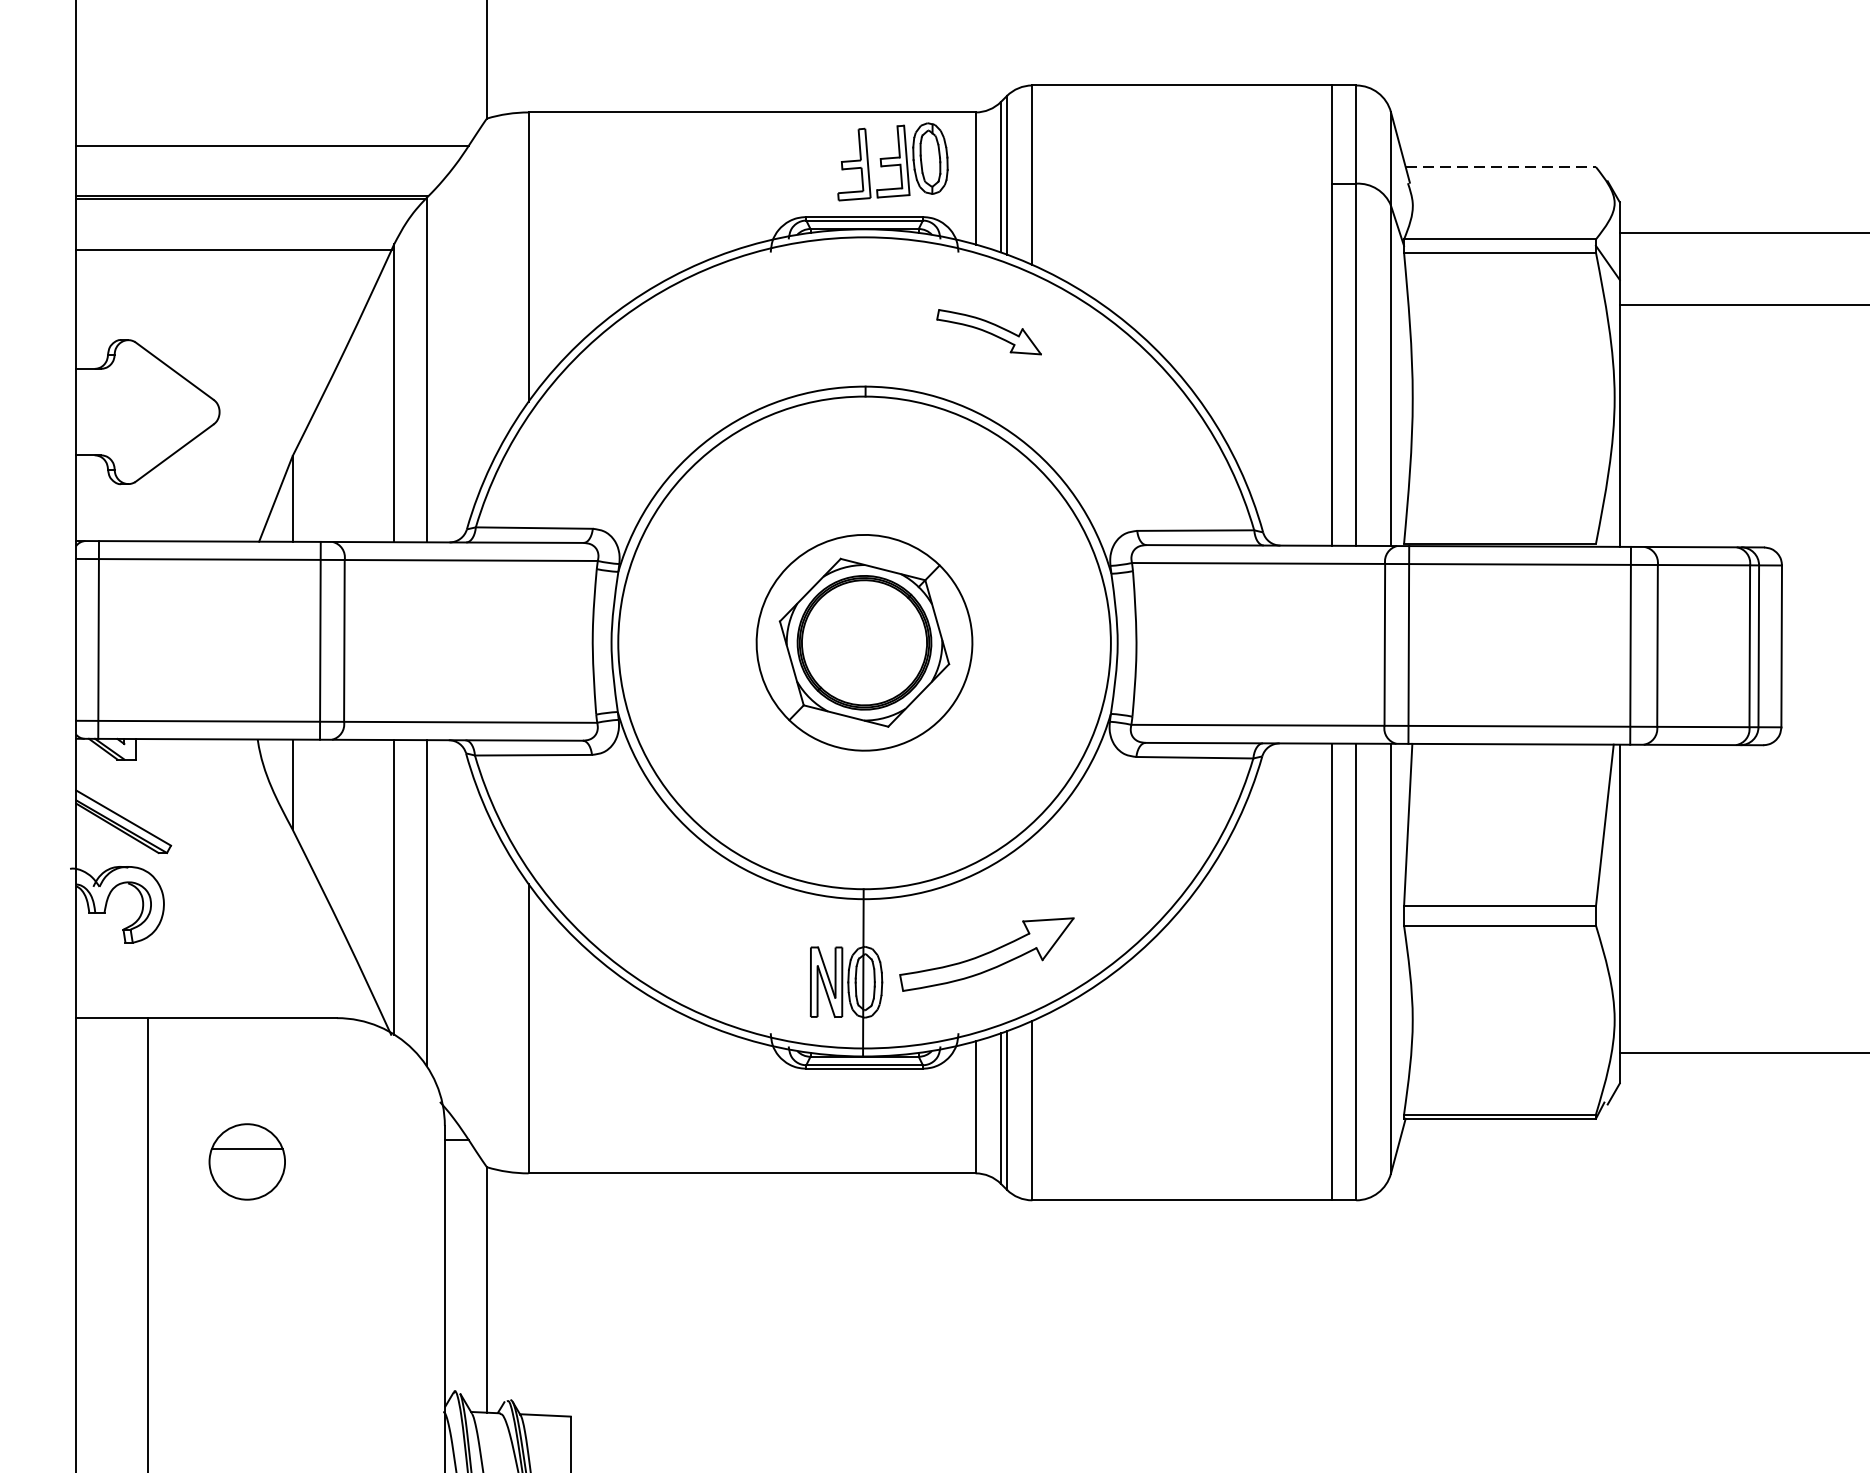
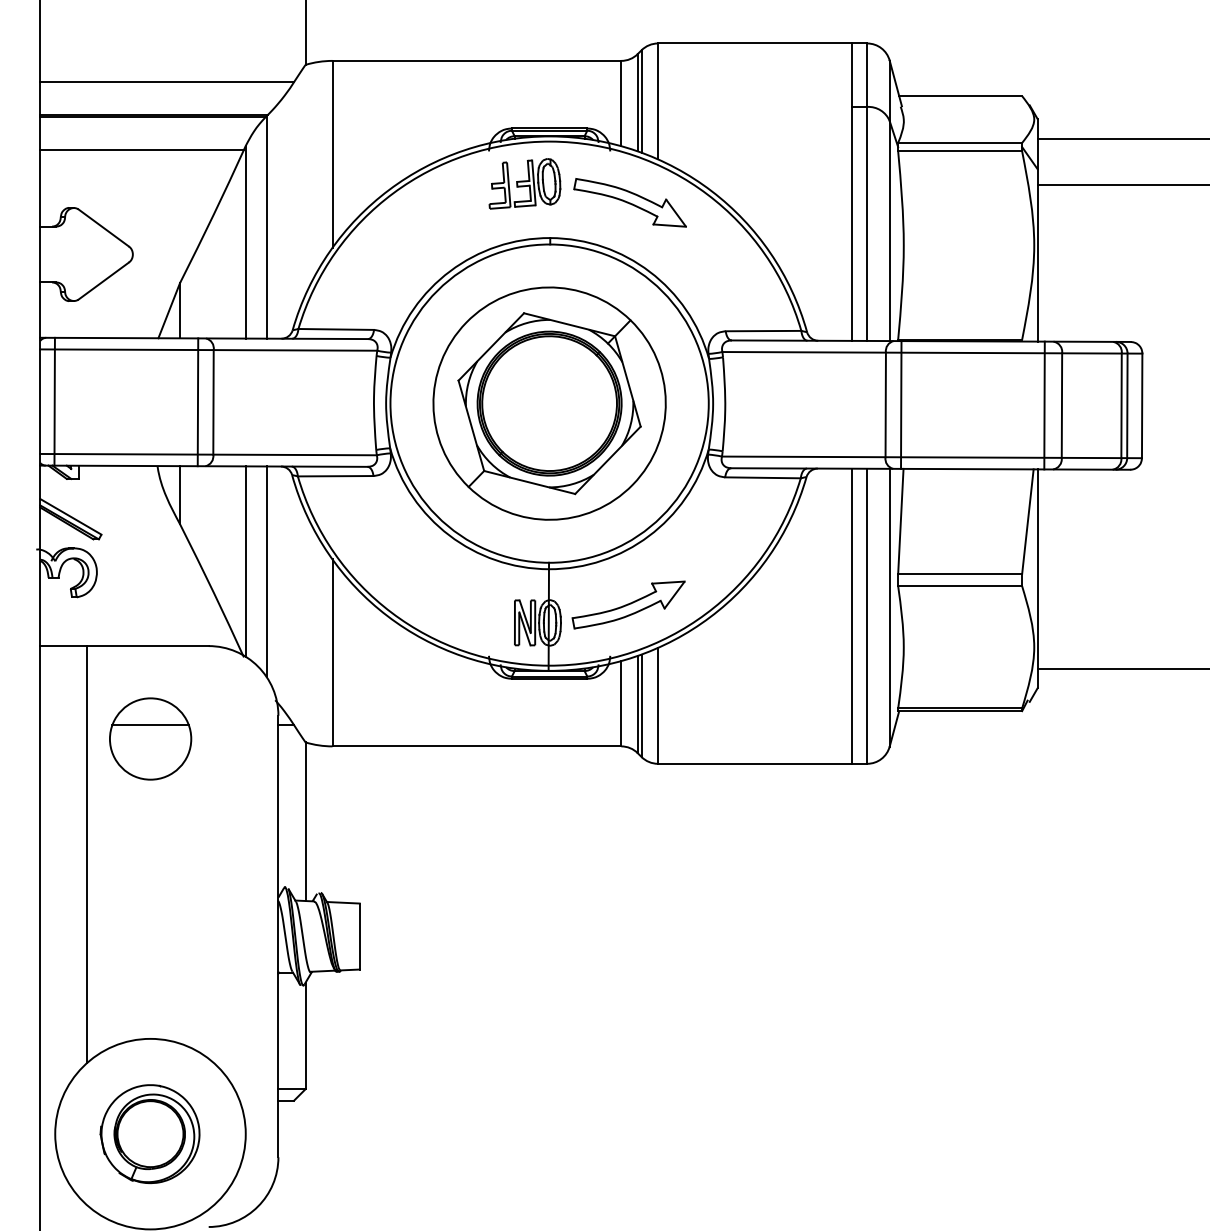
part: (892, 161) -> (524, 183), moved
line: (1502, 167) -> (961, 96), dashed -> solid
part: (988, 331) -> (629, 202), size x1.67
part: (864, 642) -> (549, 403), size x1.67
part: (246, 1161) -> (150, 738), size x1.67

